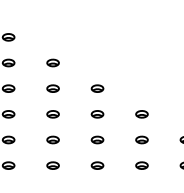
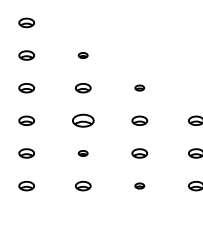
part: (52, 62) -> (82, 54), size x0.6
part: (97, 88) -> (139, 87), size x0.6
part: (52, 114) -> (82, 121), size x1.4
part: (52, 139) -> (82, 152), size x0.6
part: (97, 165) -> (139, 185), size x0.6

